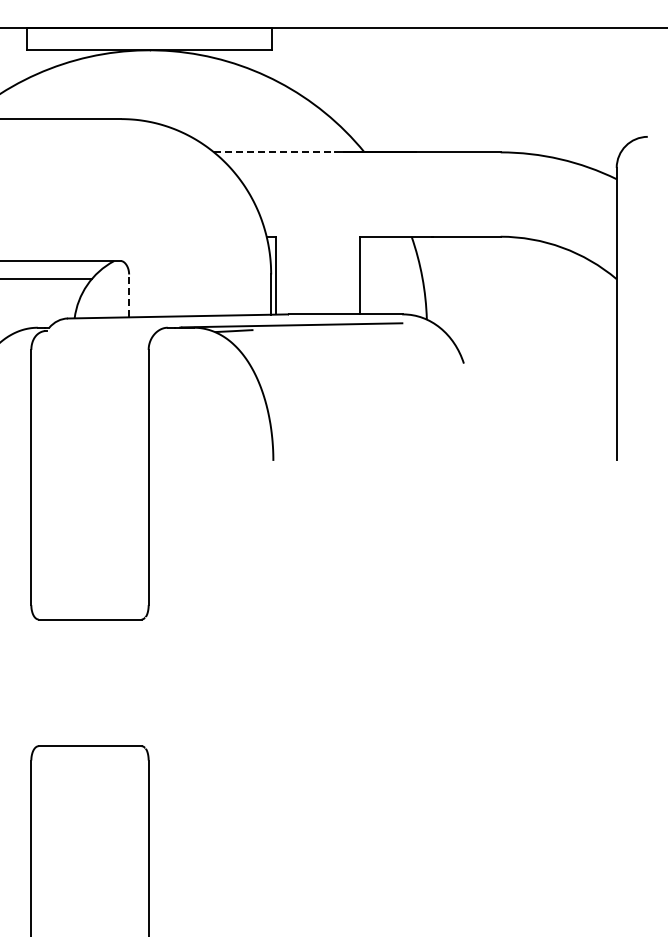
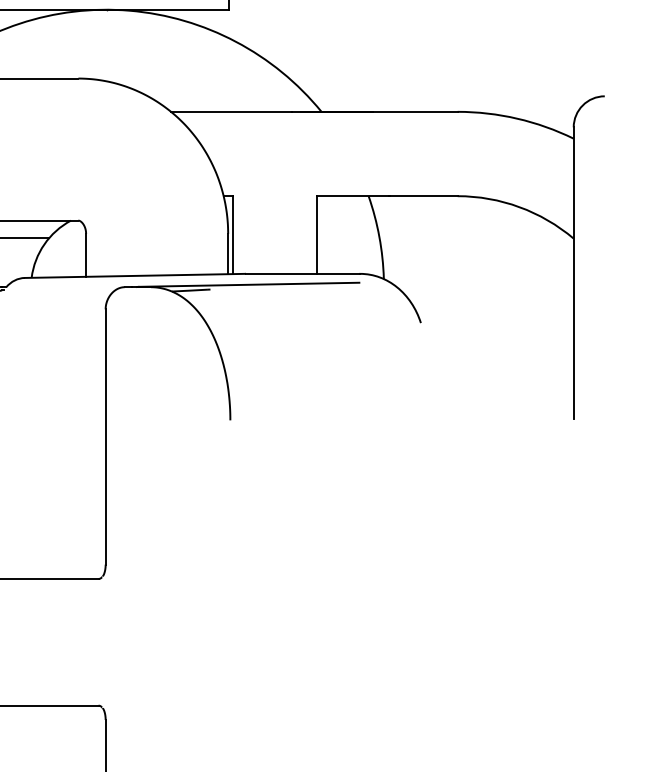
line: (274, 152) -> (231, 111), dashed -> solid
line: (129, 295) -> (86, 254), dashed -> solid

